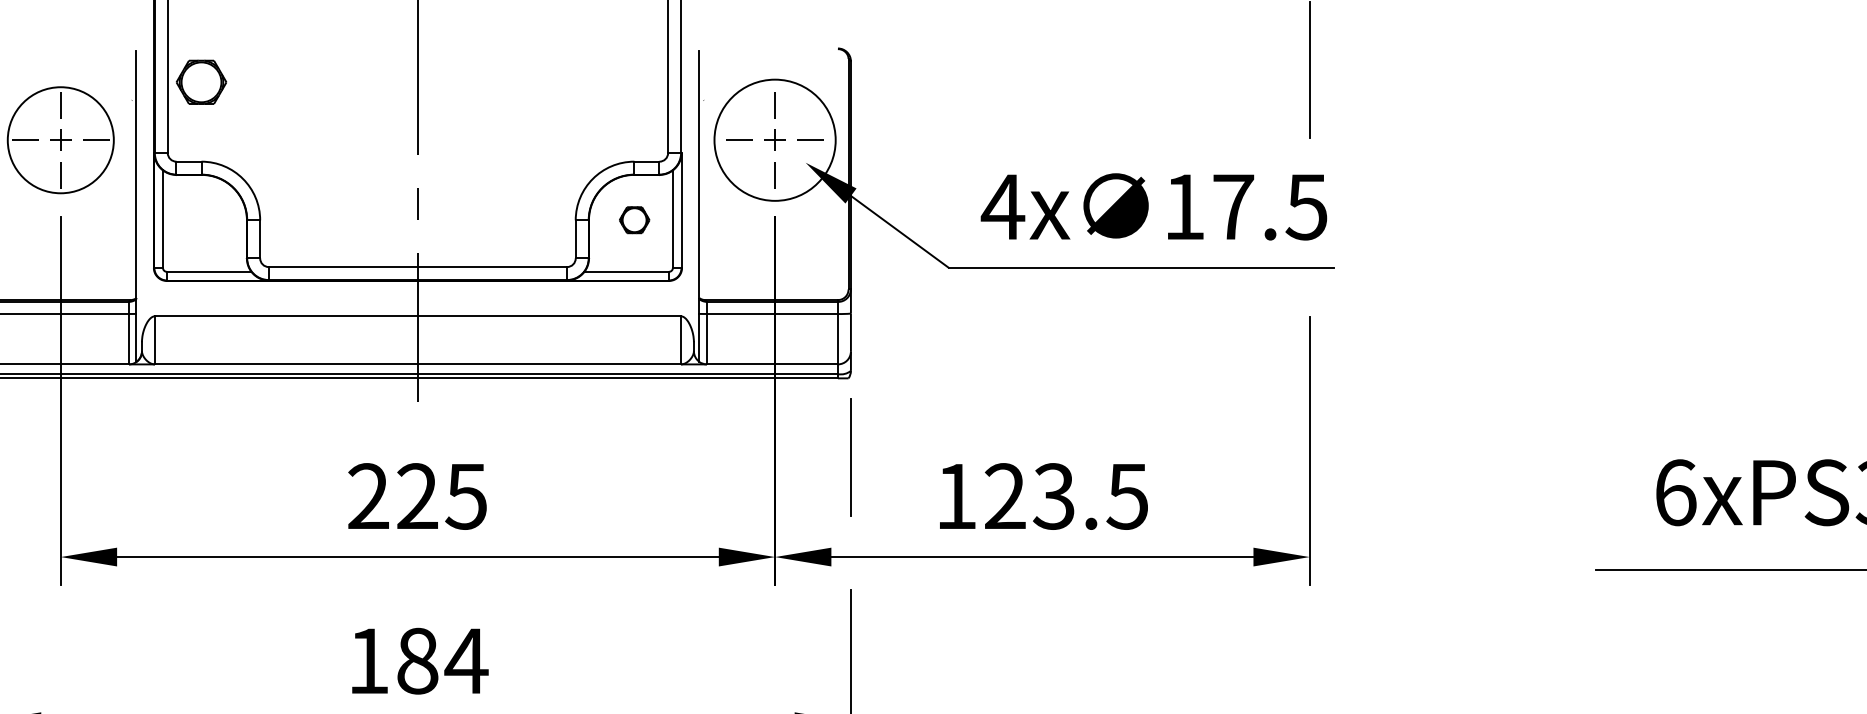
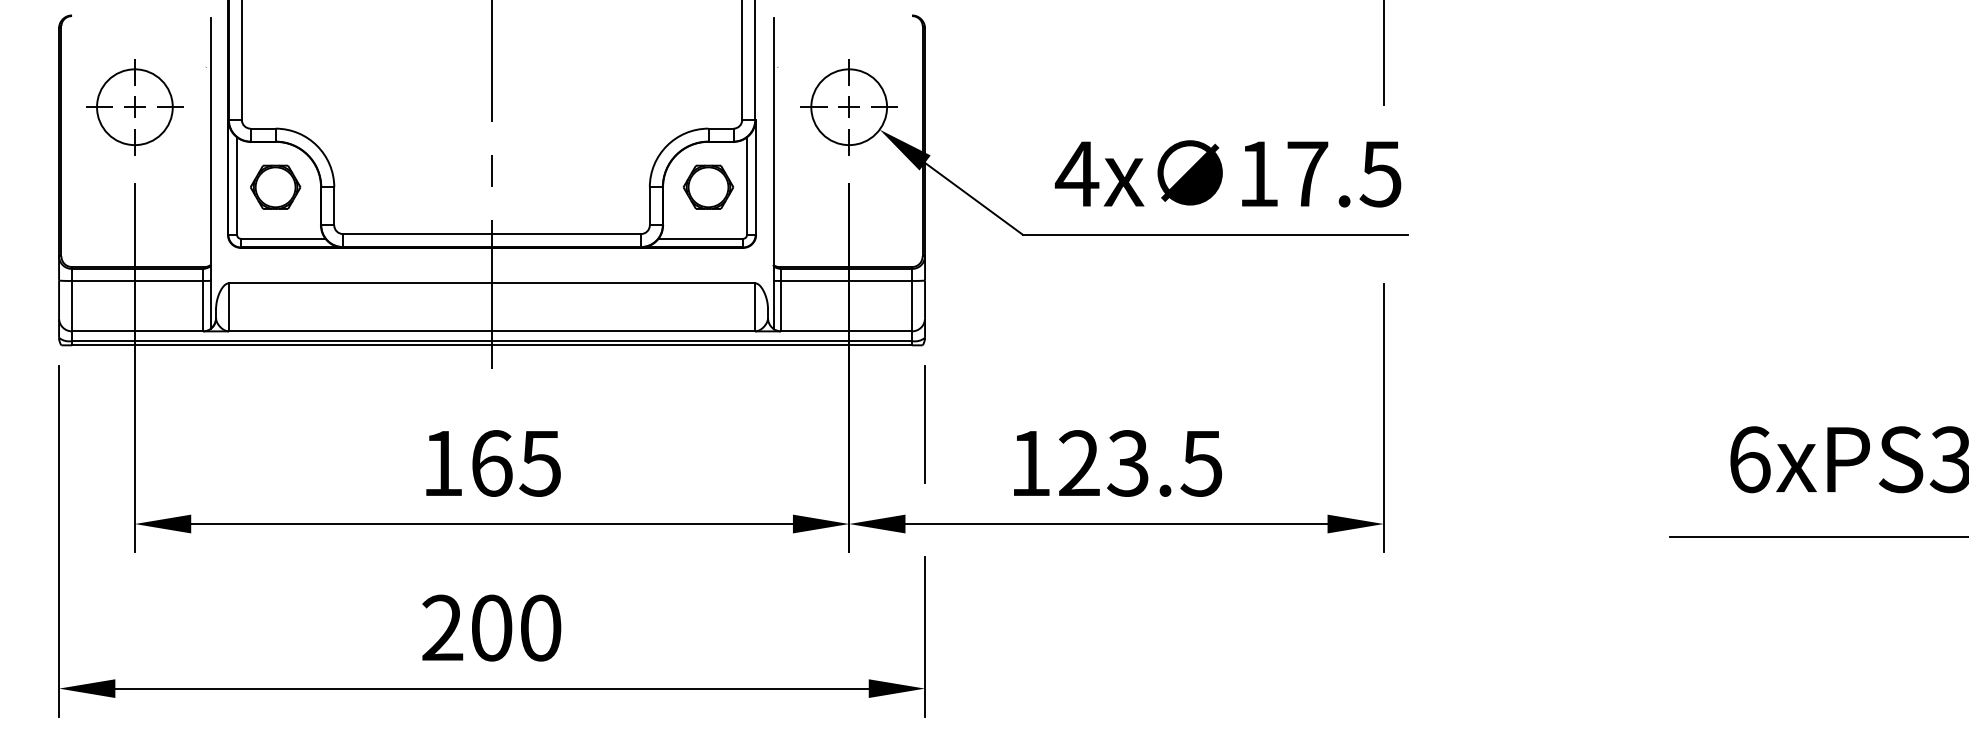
part: (201, 81) -> (275, 186), moved
circle: (60, 140) -> (134, 107), size x0.71
circle: (775, 140) -> (849, 107), size x0.62
part: (634, 219) -> (708, 186), size x1.67
text: (393, 496) -> (467, 463), 225 -> 165
text: (418, 660) -> (492, 627), 184 -> 200

